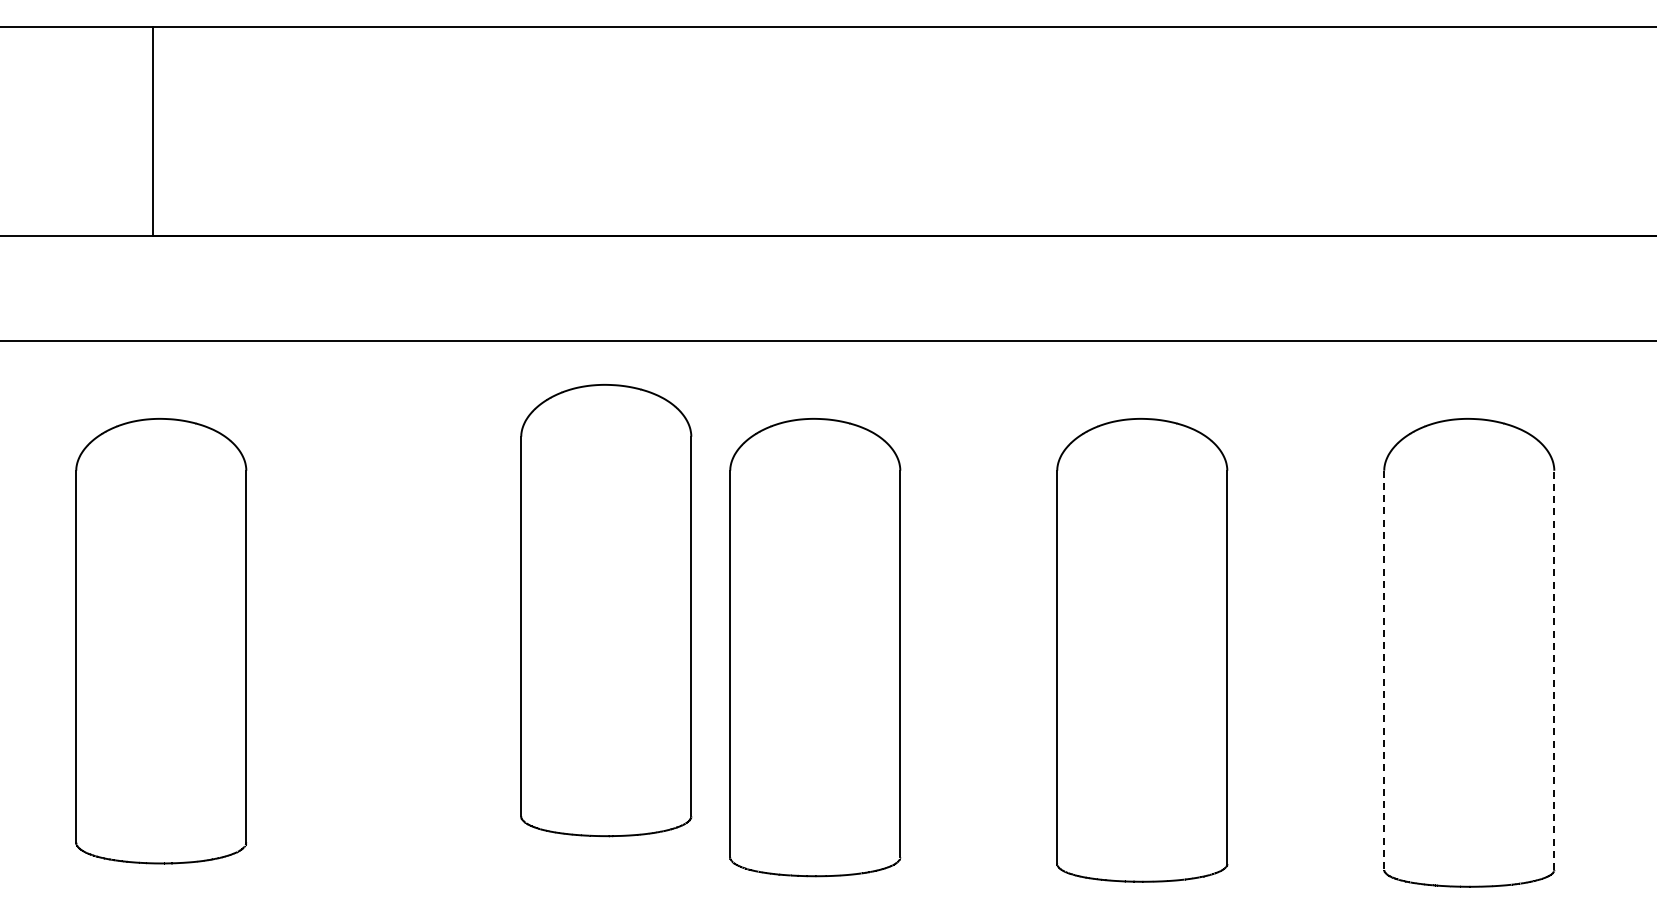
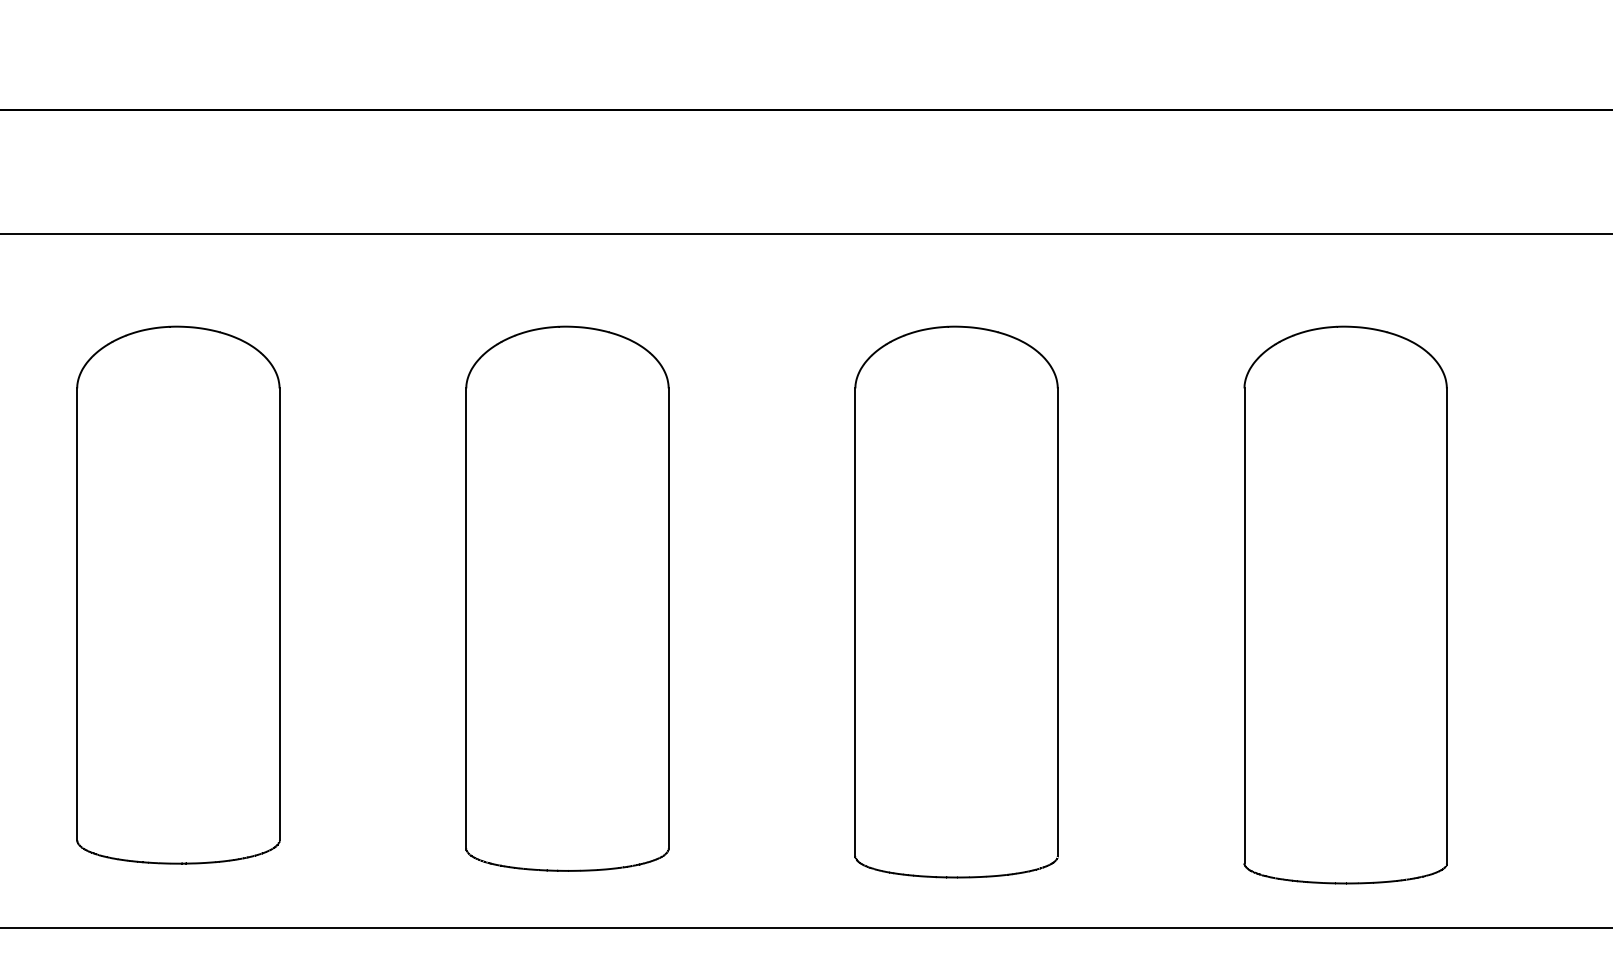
part: (606, 610) -> (178, 595), moved
line: (1384, 670) -> (1244, 626), dashed -> solid
line: (1554, 670) -> (1447, 626), dashed -> solid

